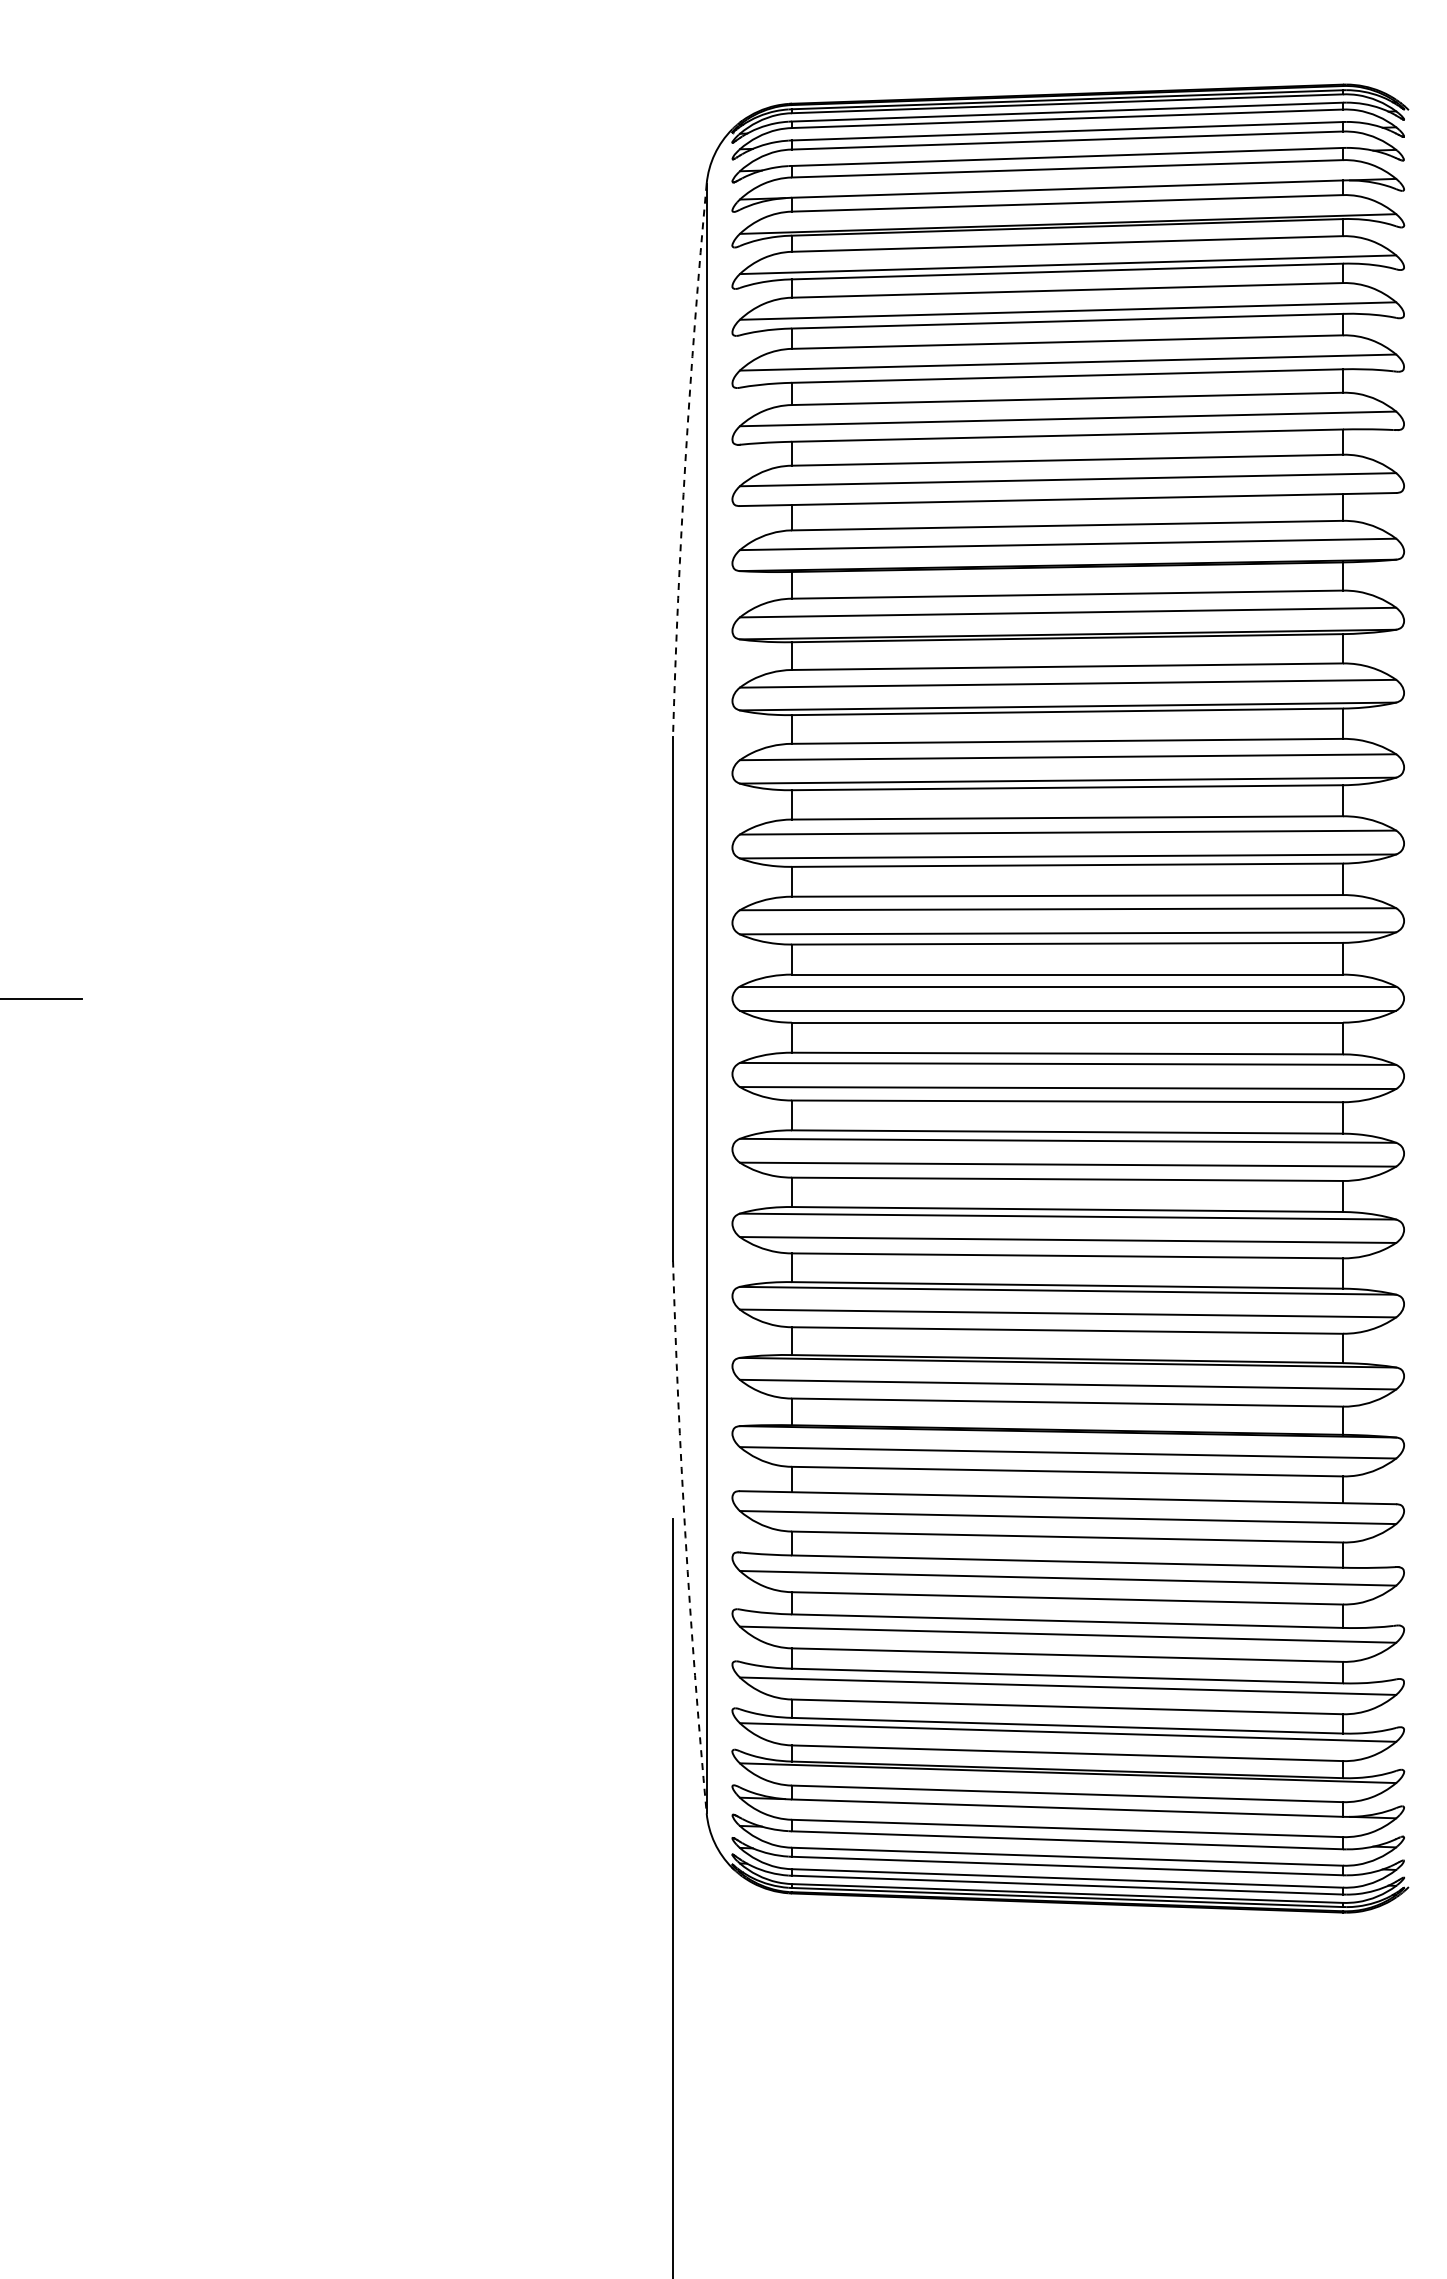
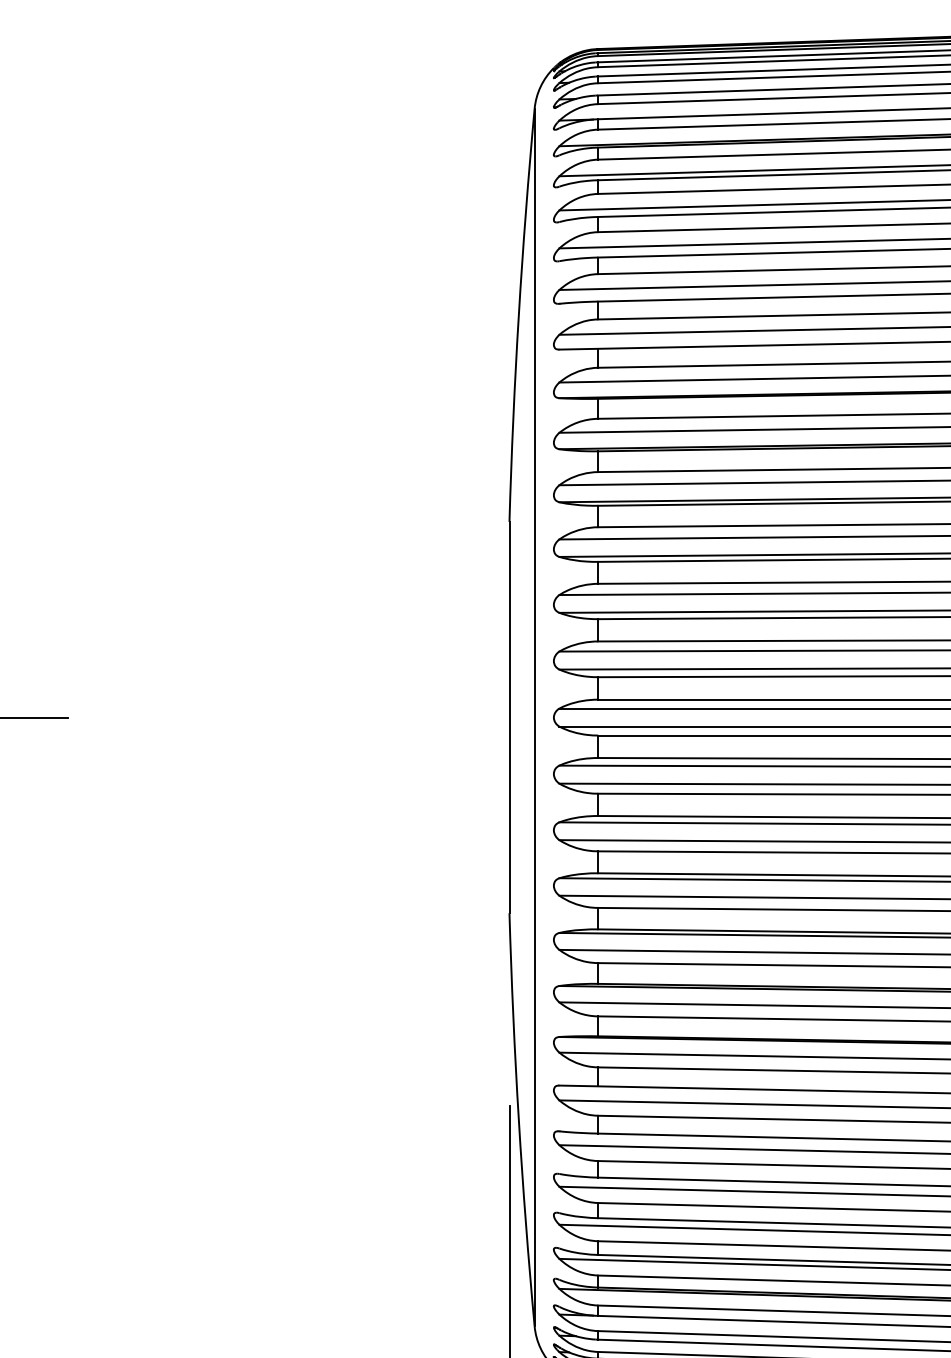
arc: (685, 460) -> (518, 315), dashed -> solid
arc: (685, 1537) -> (518, 1120), dashed -> solid

